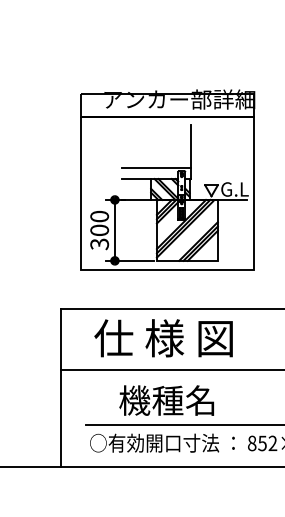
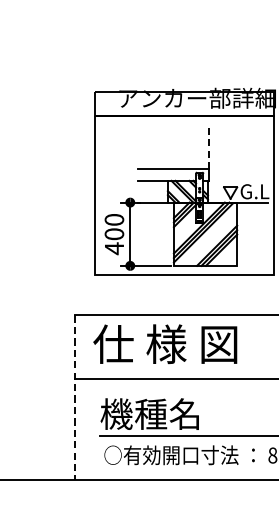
line: (190, 146) -> (208, 147), solid -> dashed
text: (99, 244) -> (114, 248), 300 -> 400
text: (163, 338) -> (165, 344), moved
line: (61, 388) -> (74, 398), solid -> dashed
text: (166, 400) -> (149, 414), moved

